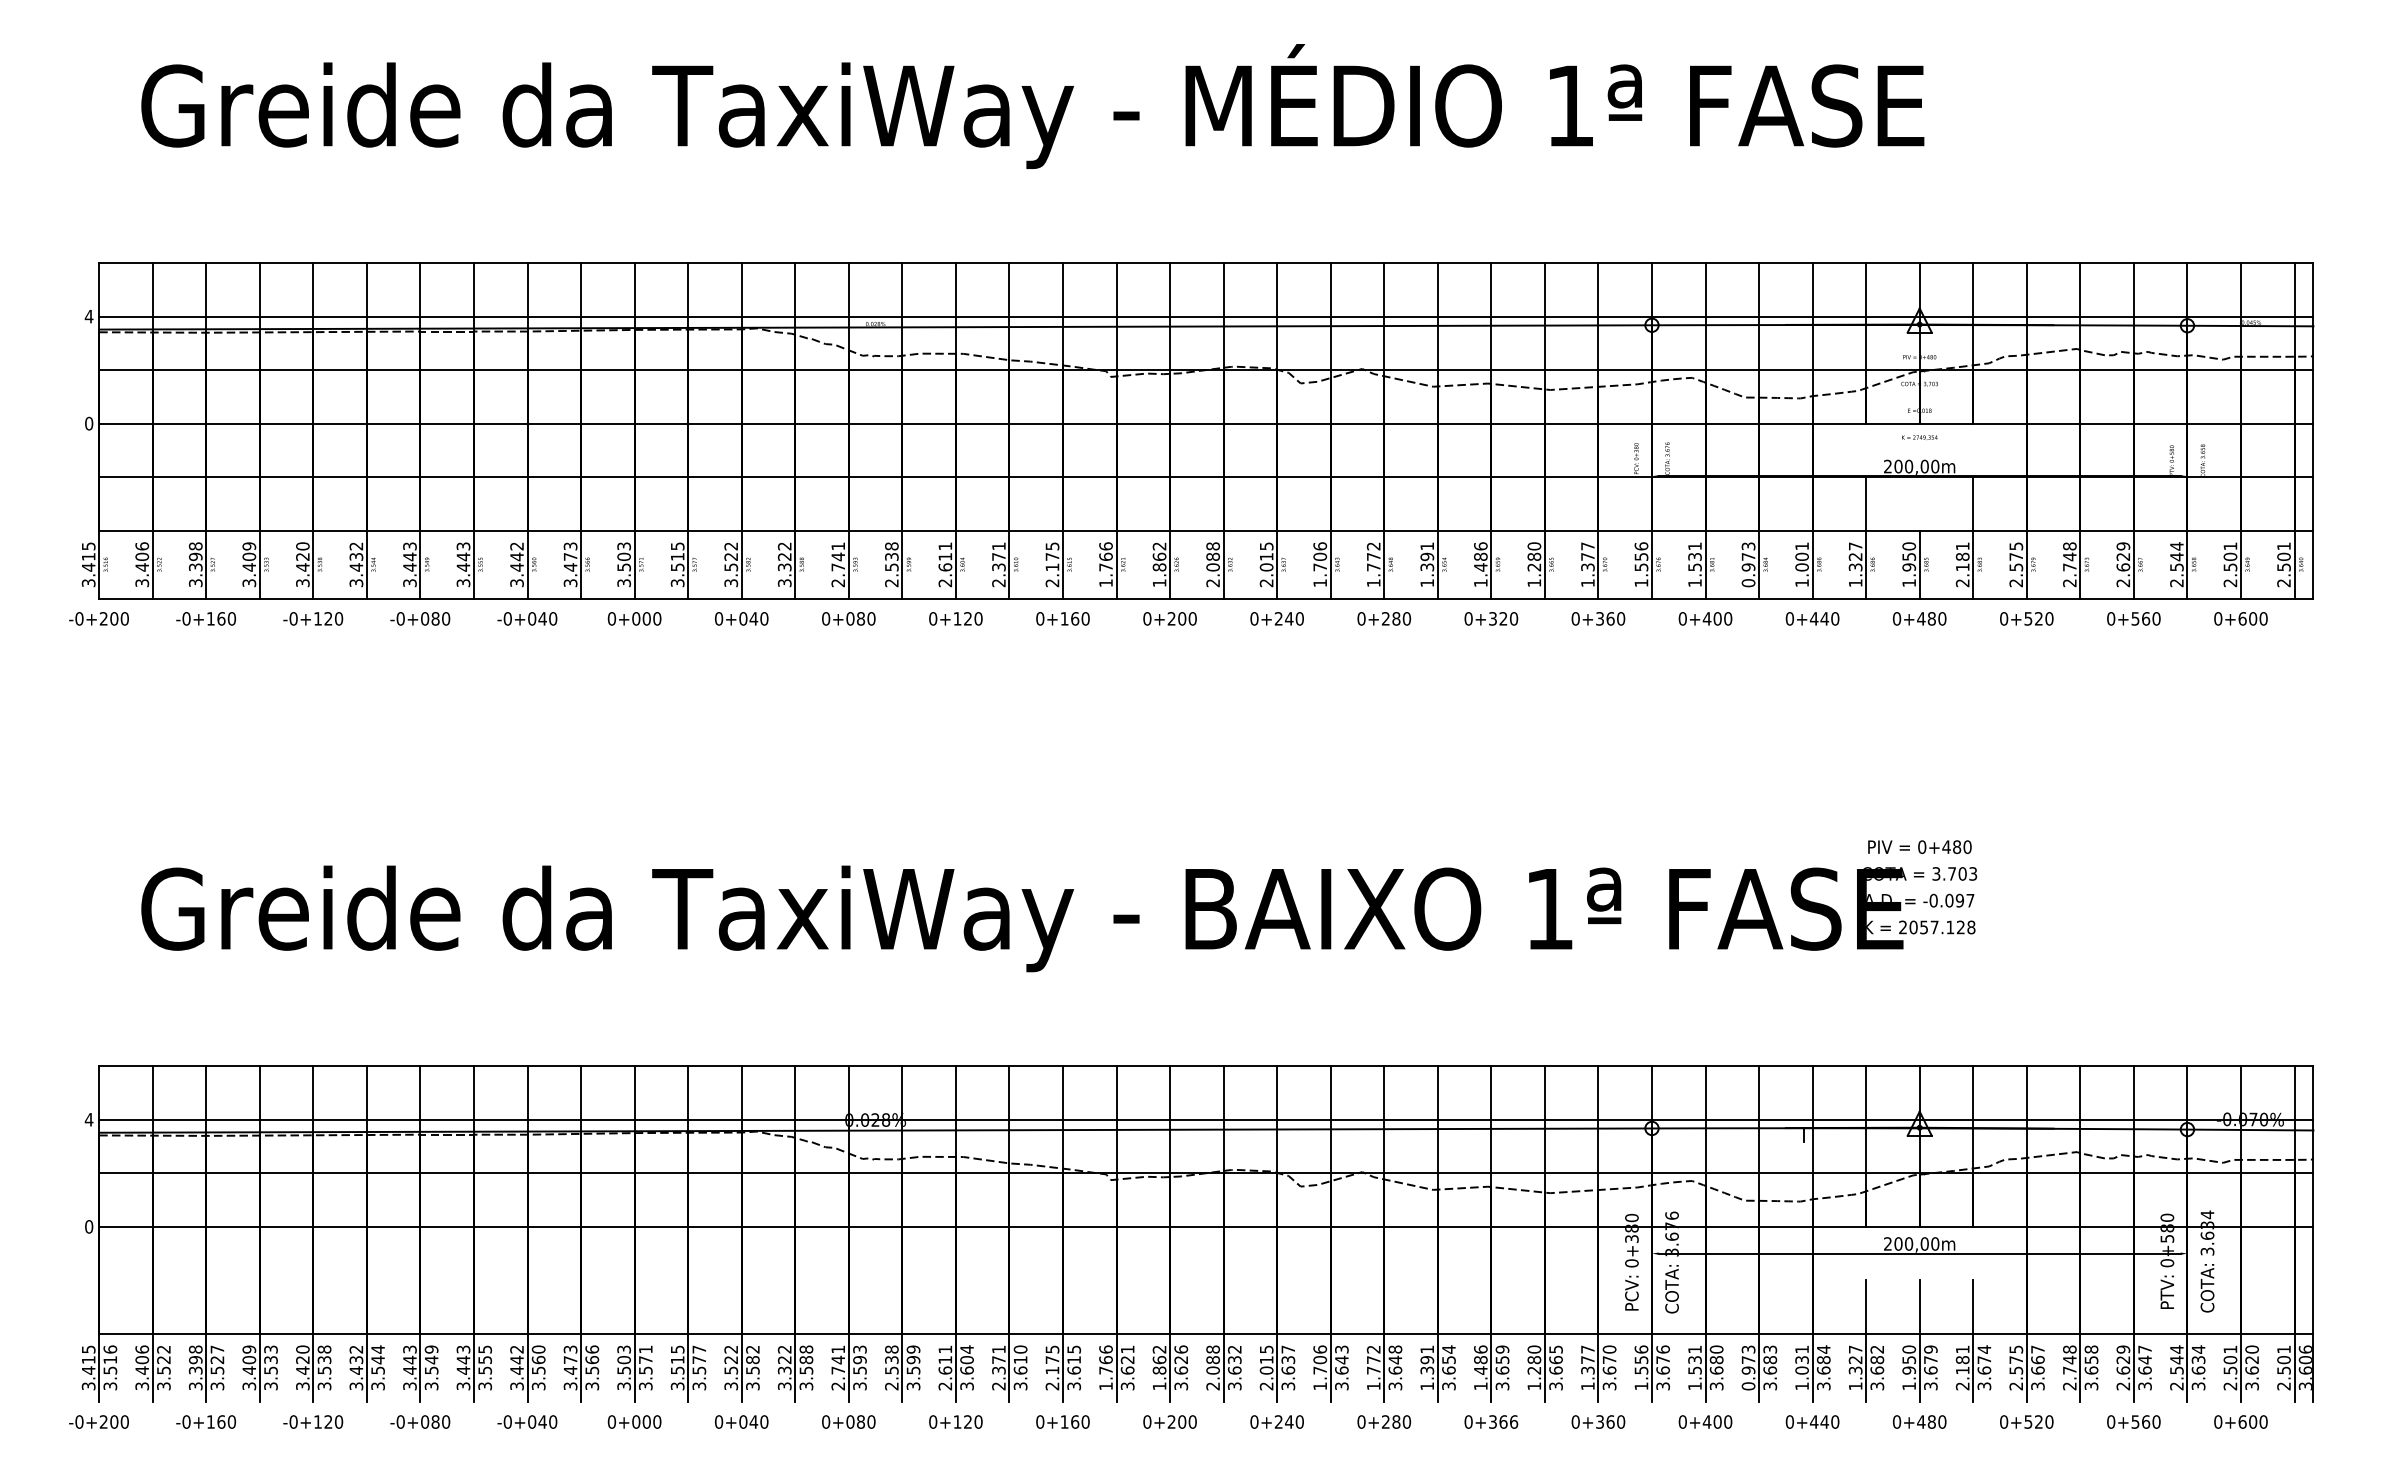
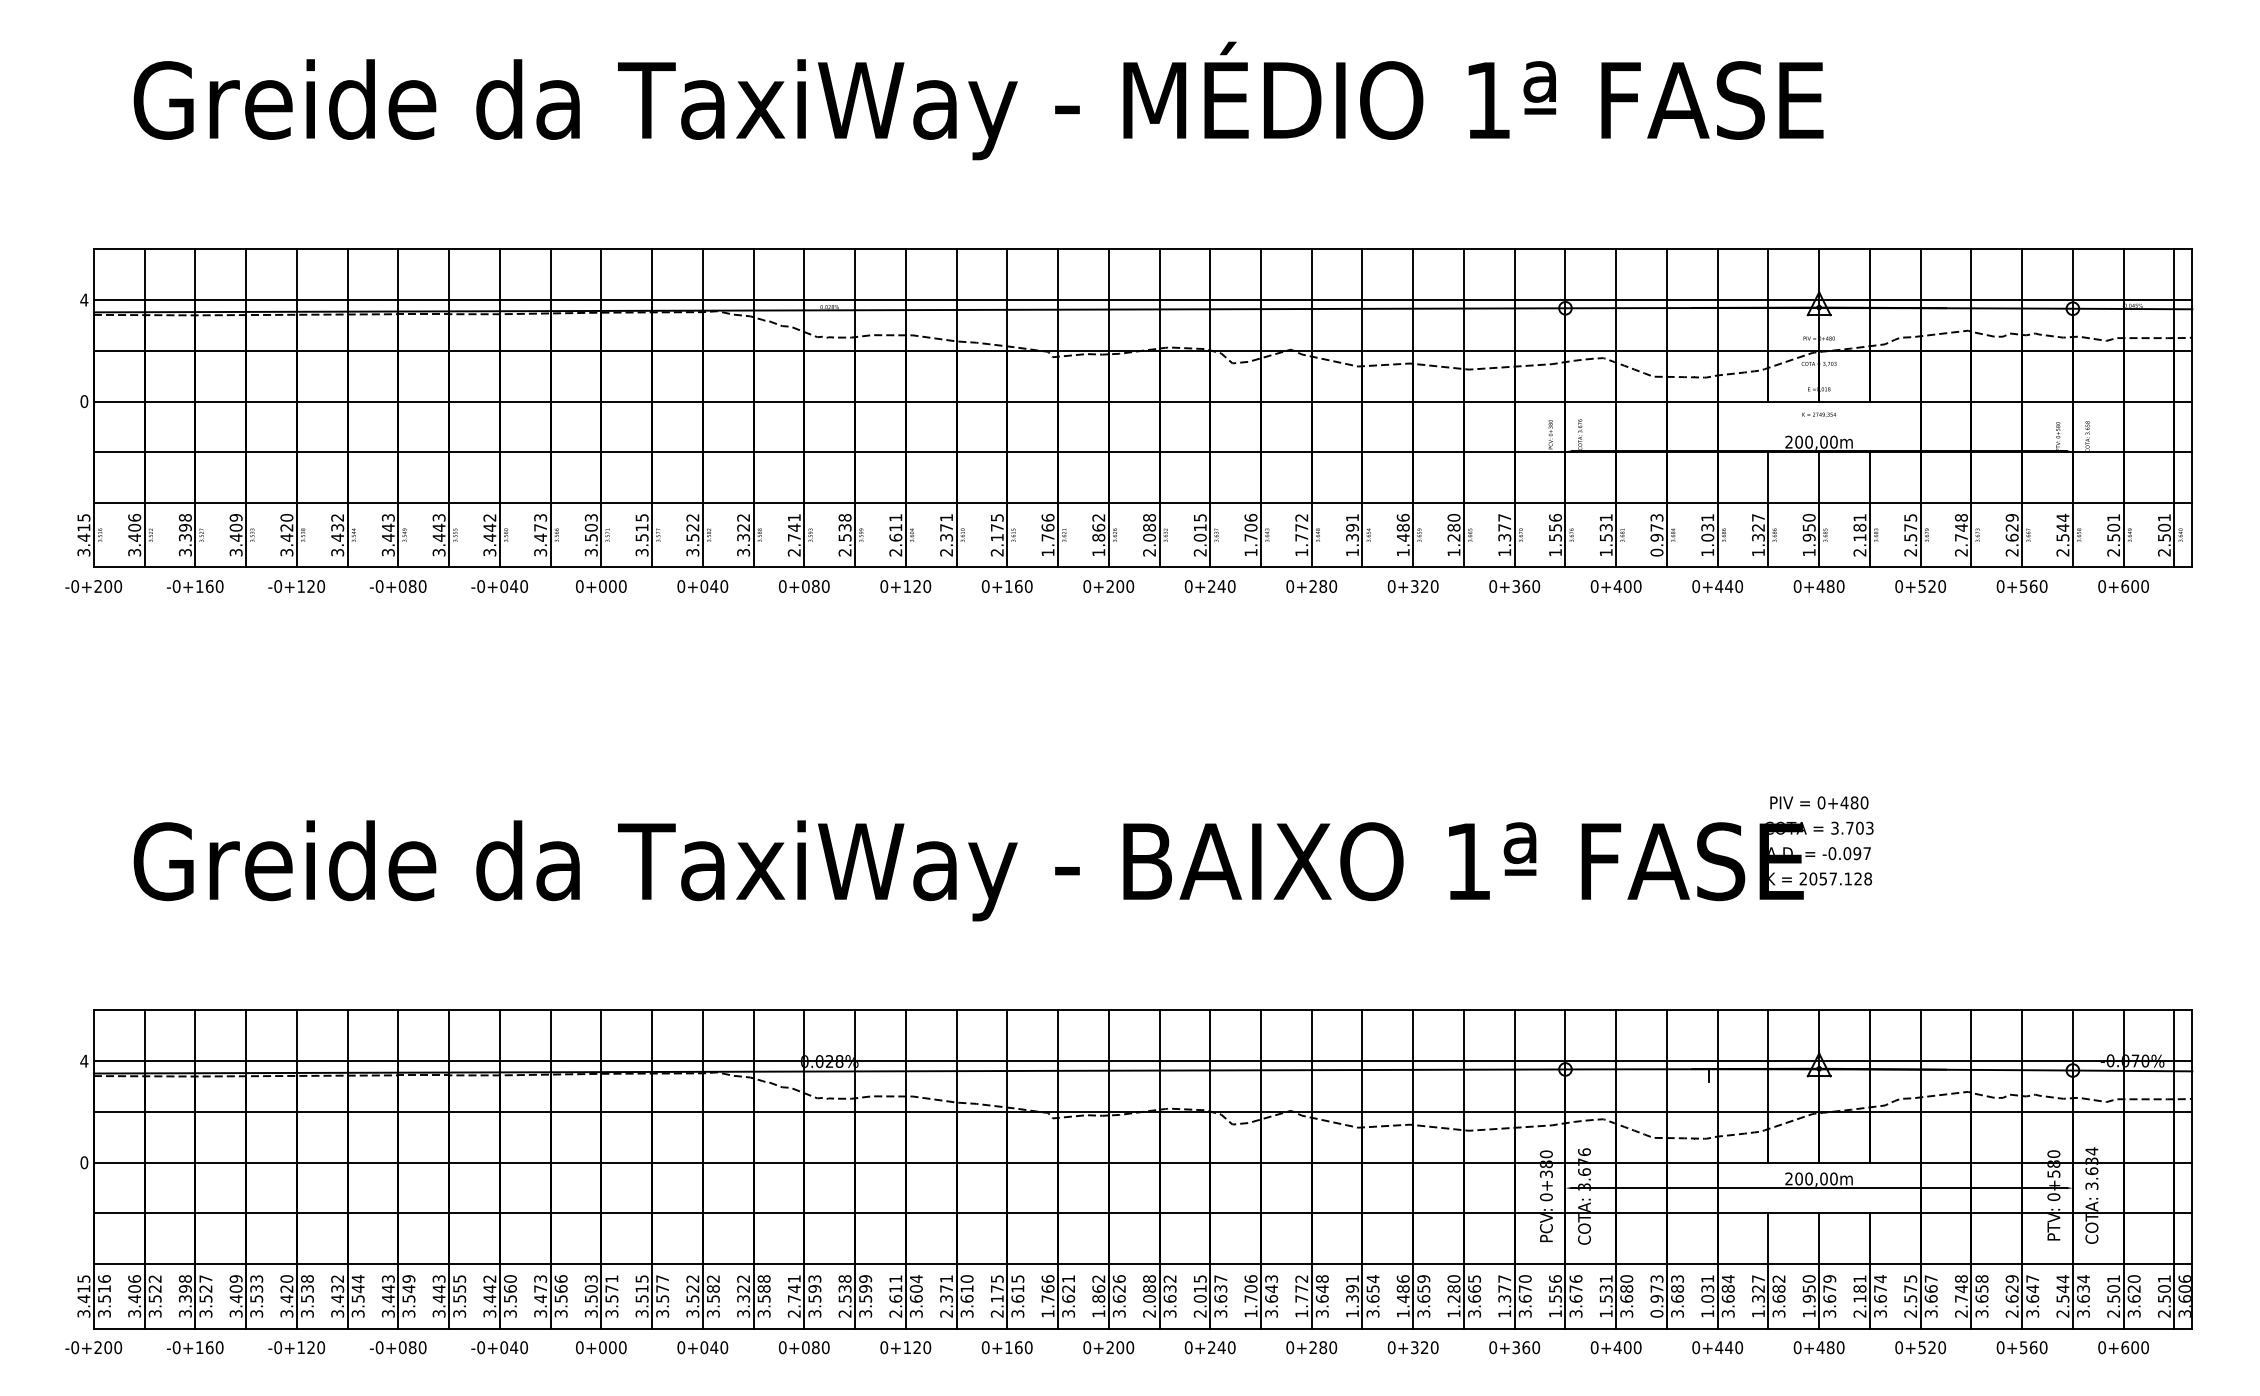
line: (1919, 503) -> (1818, 477), added
text: (1801, 556) -> (1707, 527), 1.001 -> 1.031
line: (1206, 1280) -> (1143, 1213), added
line: (1206, 1401) -> (1143, 1328), added
text: (1508, 1421) -> (1429, 1347), 0+366 -> 0+320

